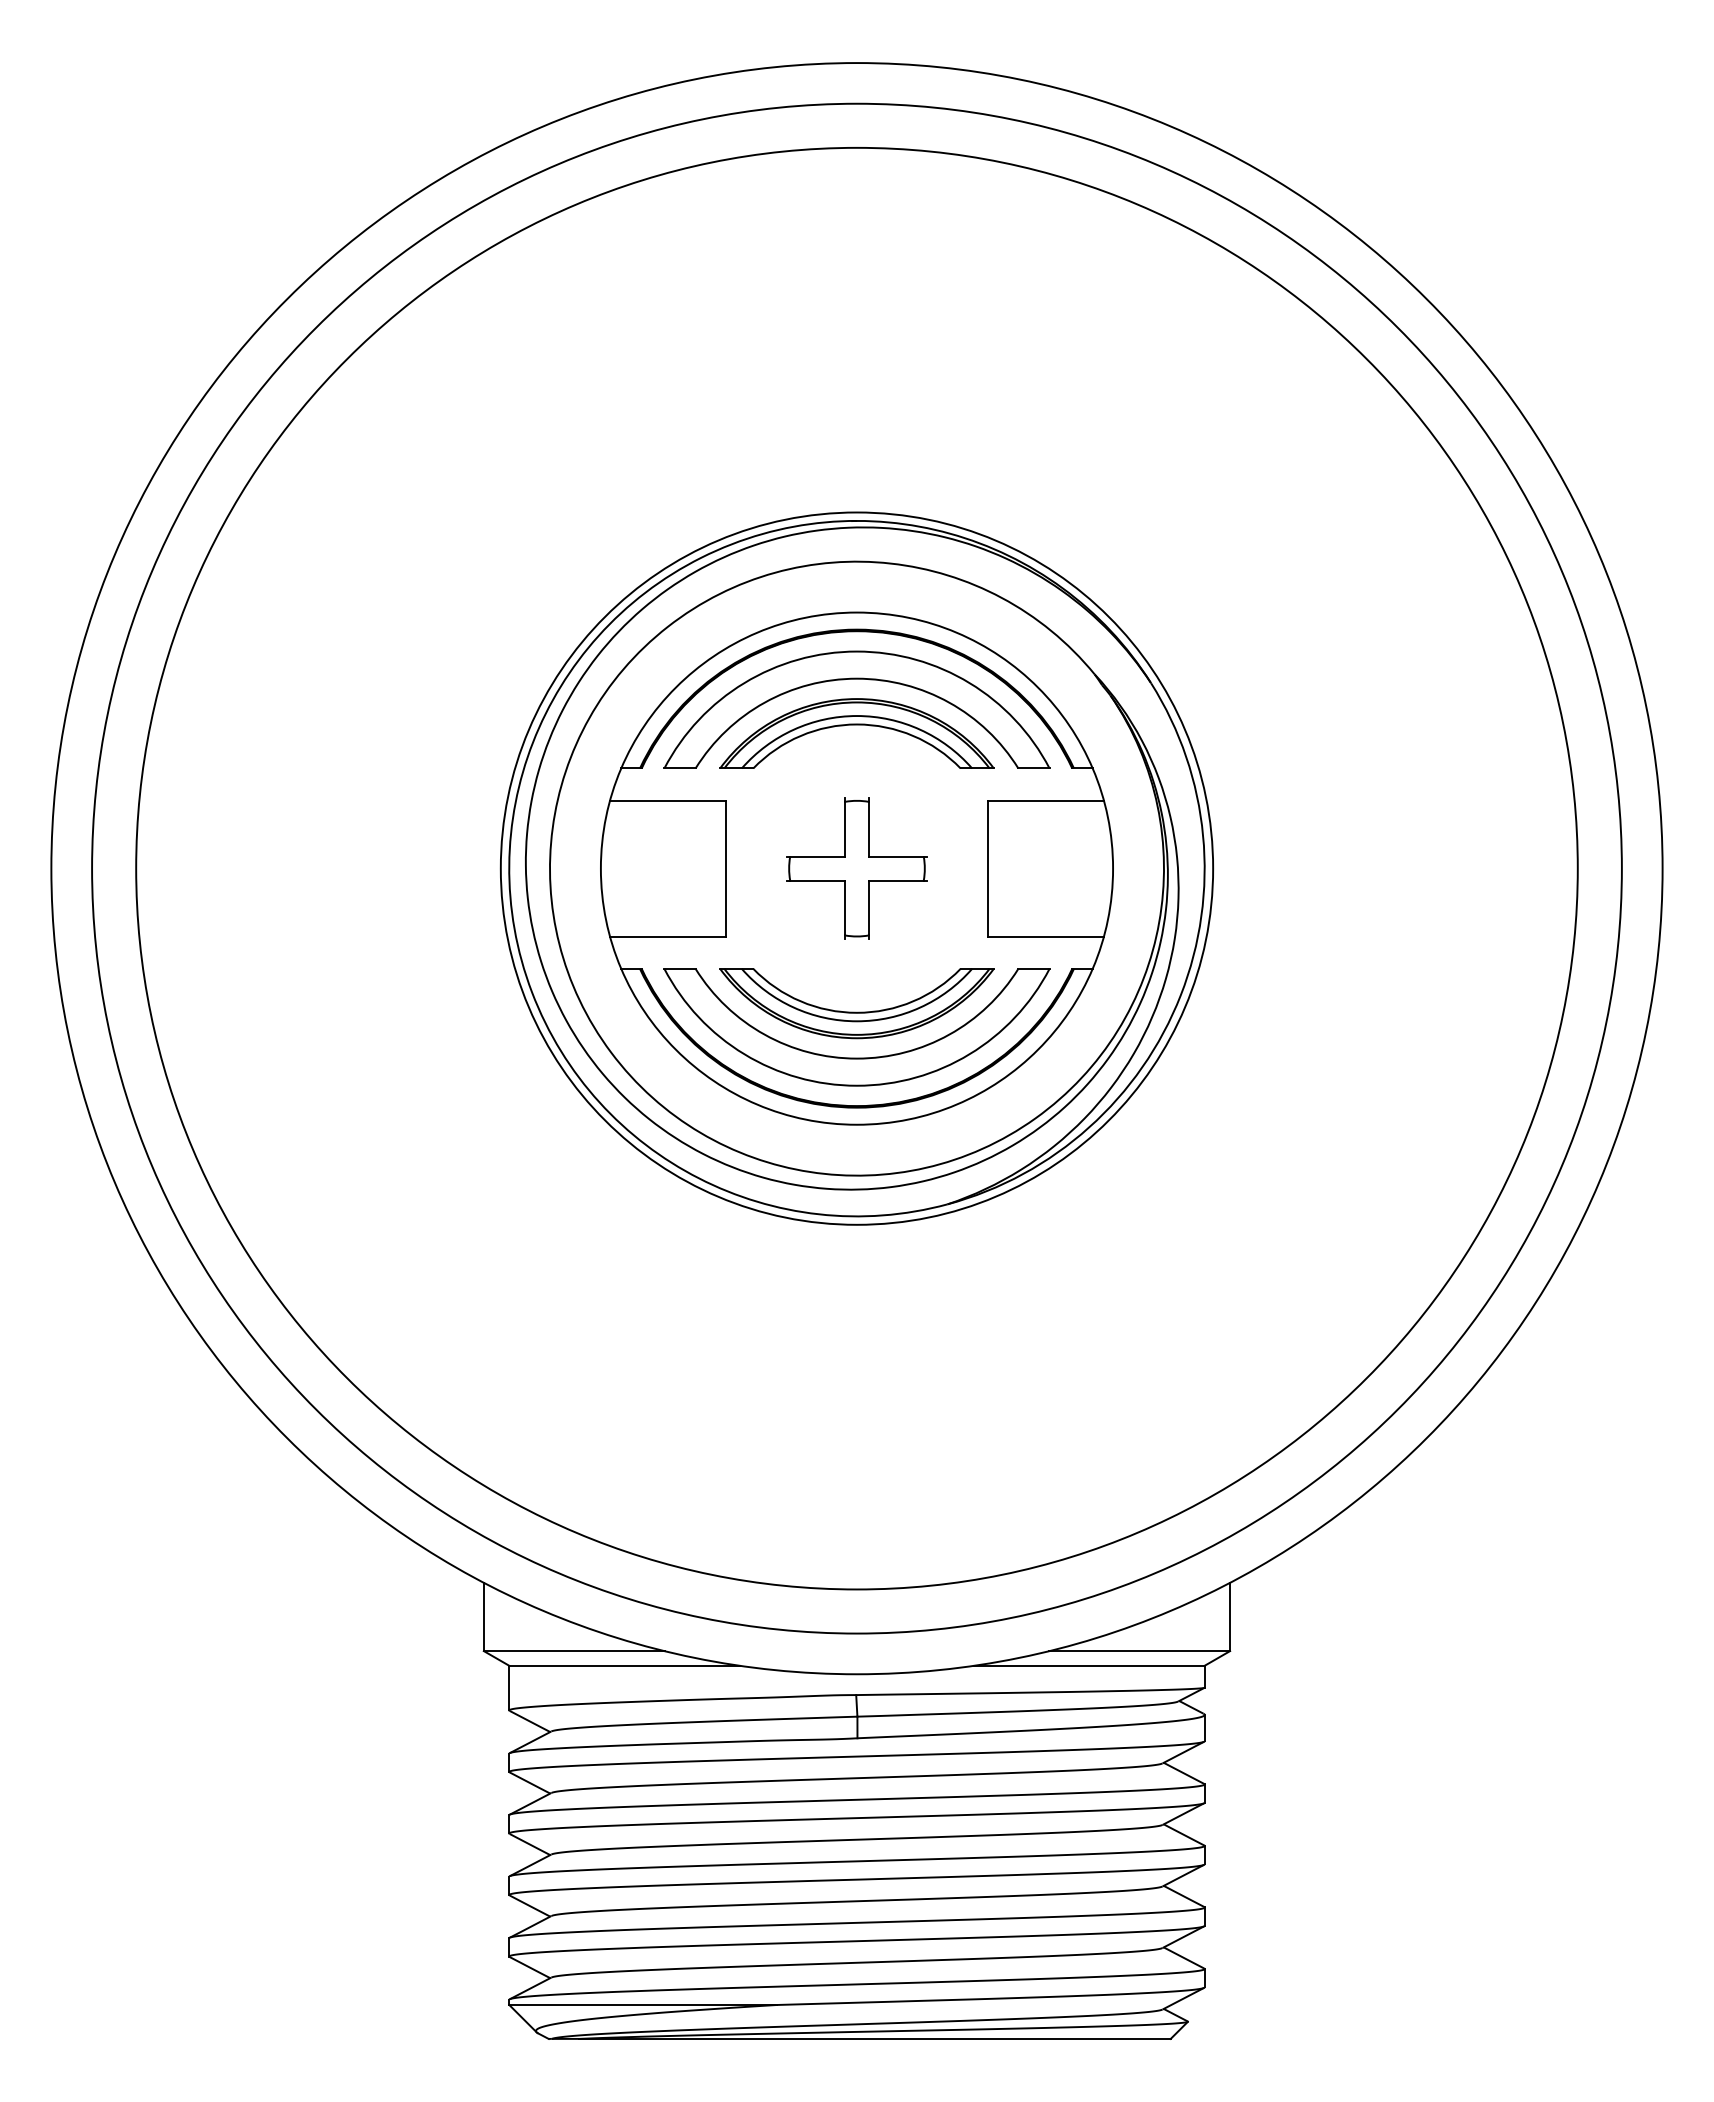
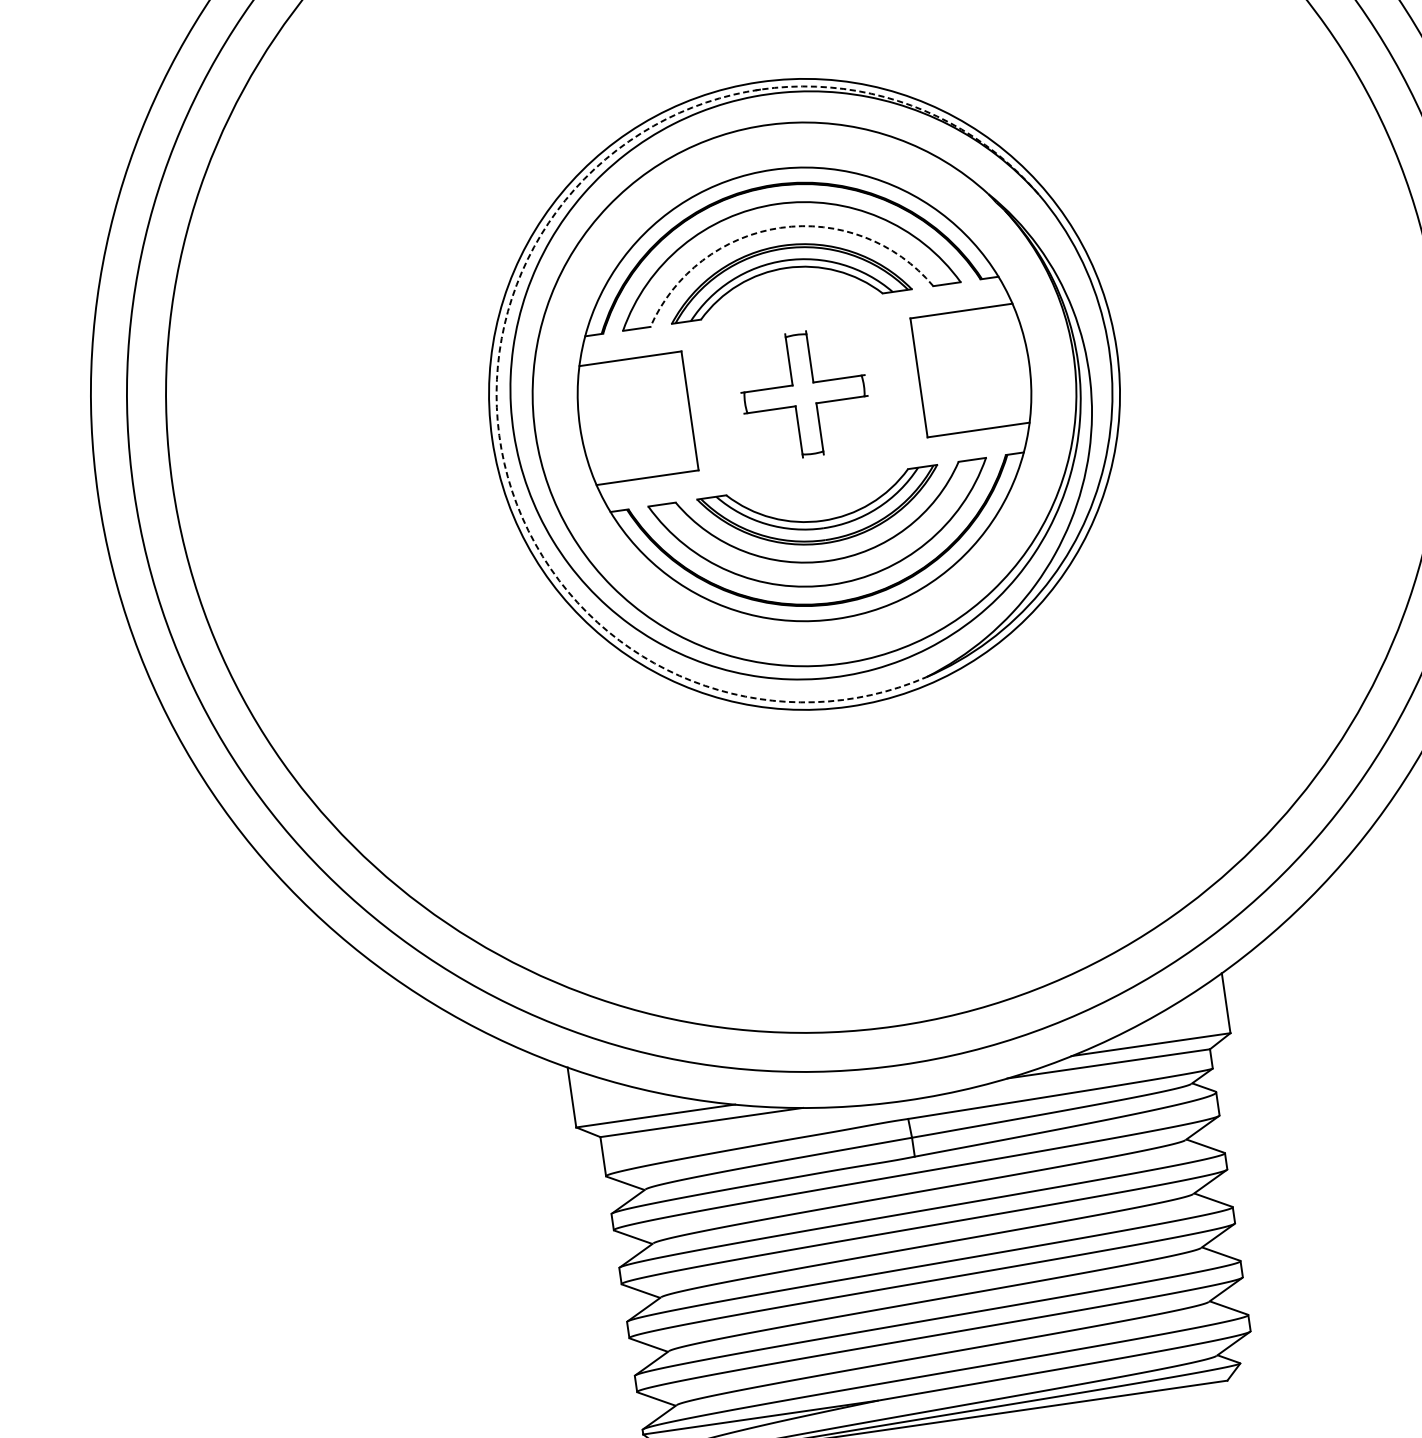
arc: (856, 678) -> (780, 227), solid -> dashed
arc: (533, 742) -> (505, 324), solid -> dashed

